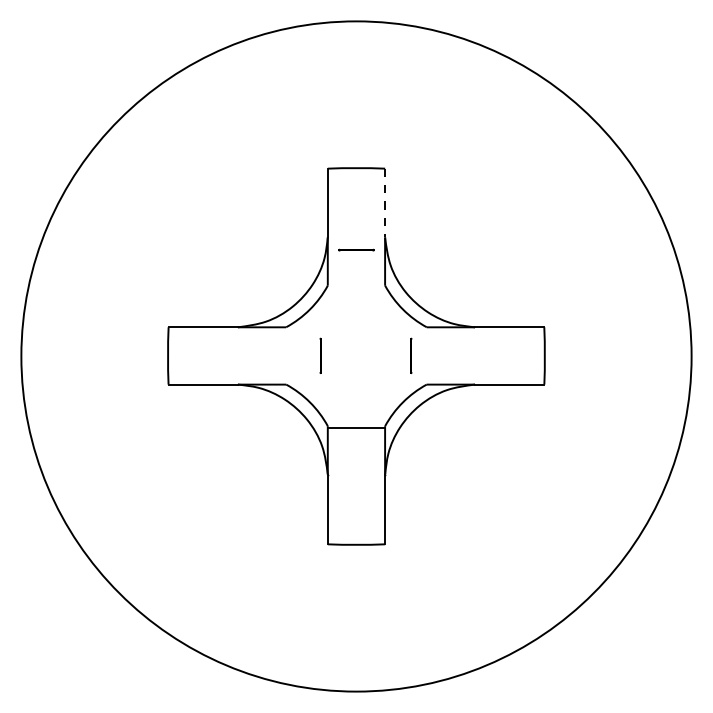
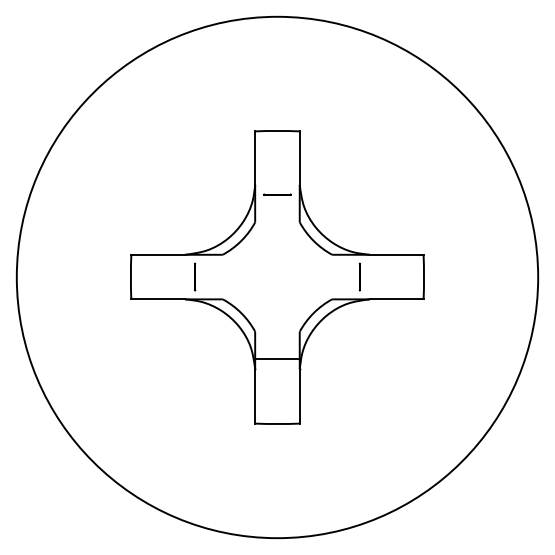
line: (385, 203) -> (300, 158), dashed -> solid
line: (320, 355) -> (195, 276), moved
line: (411, 355) -> (359, 276), moved
line: (356, 427) -> (277, 359), moved

